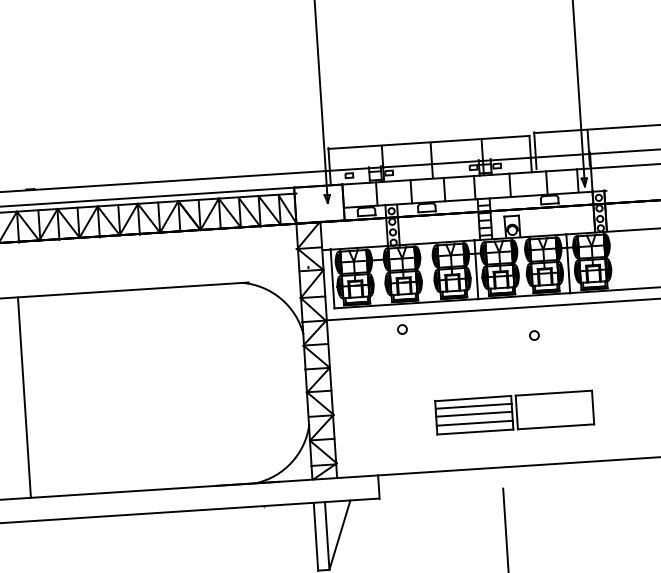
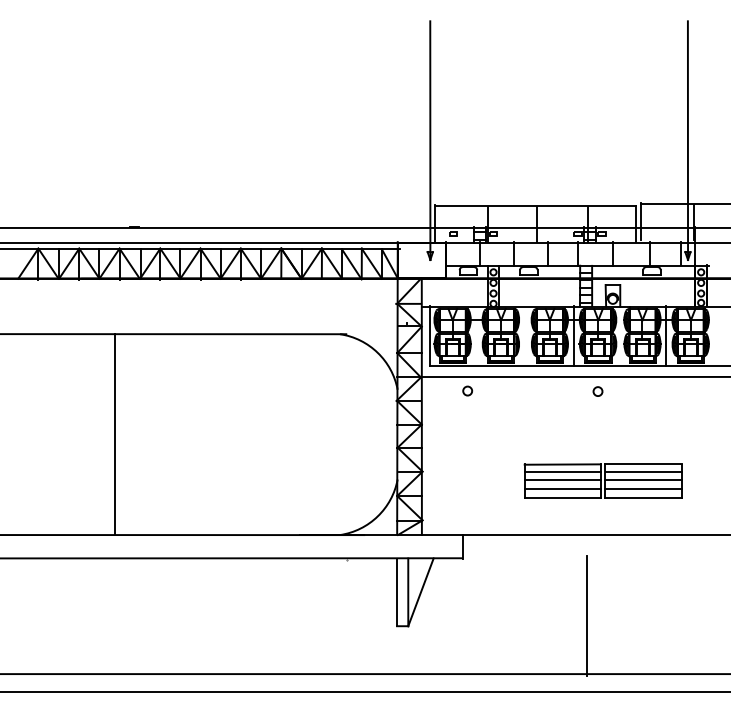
circle: (402, 328) -> (467, 390), moved
circle: (533, 335) -> (597, 391), moved
line: (554, 401) -> (643, 472), added
line: (554, 409) -> (643, 480), added
line: (555, 418) -> (643, 489), added

